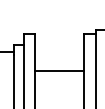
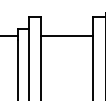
line: (59, 70) -> (67, 35), moved

